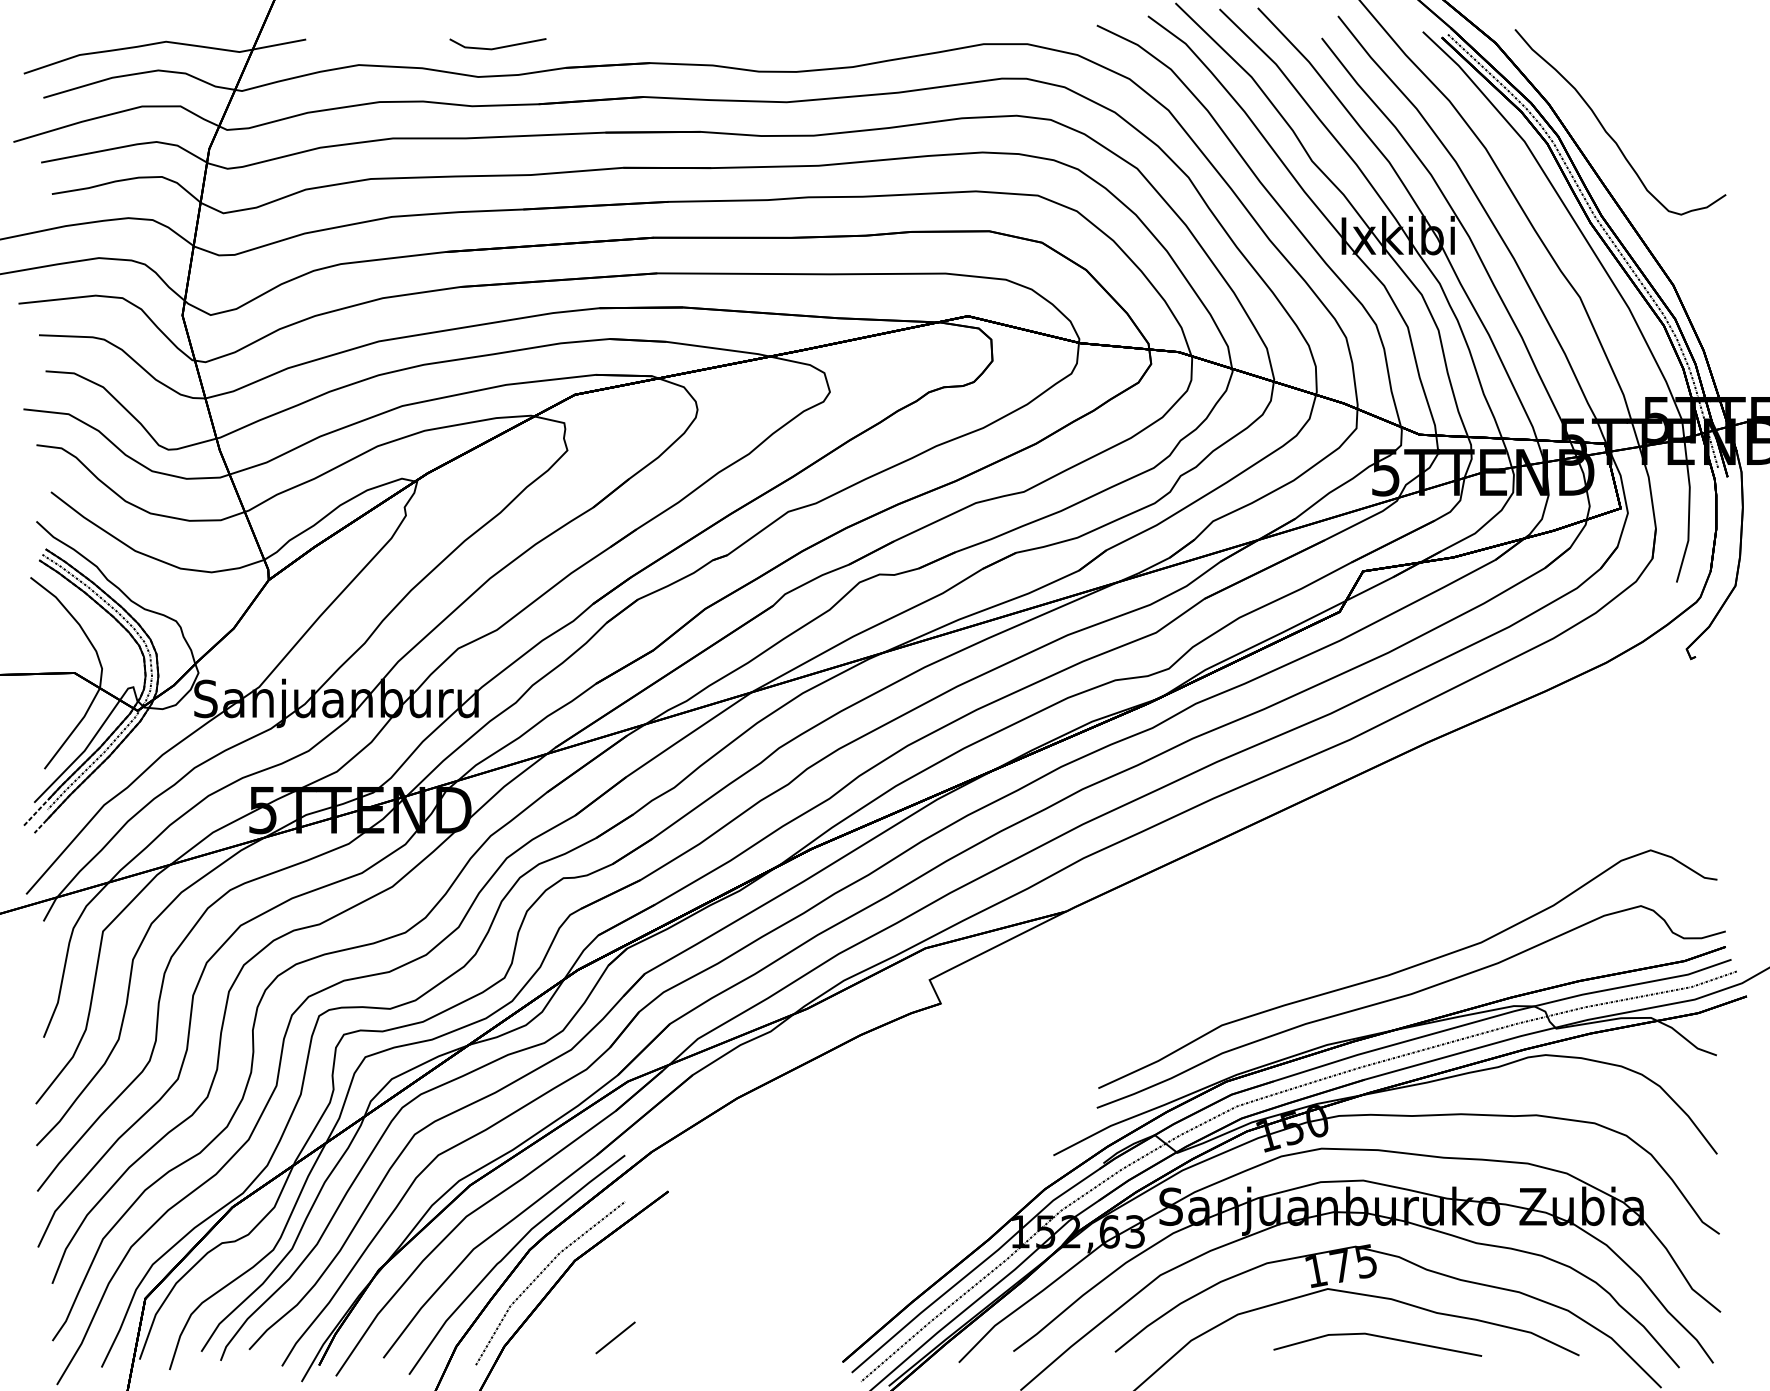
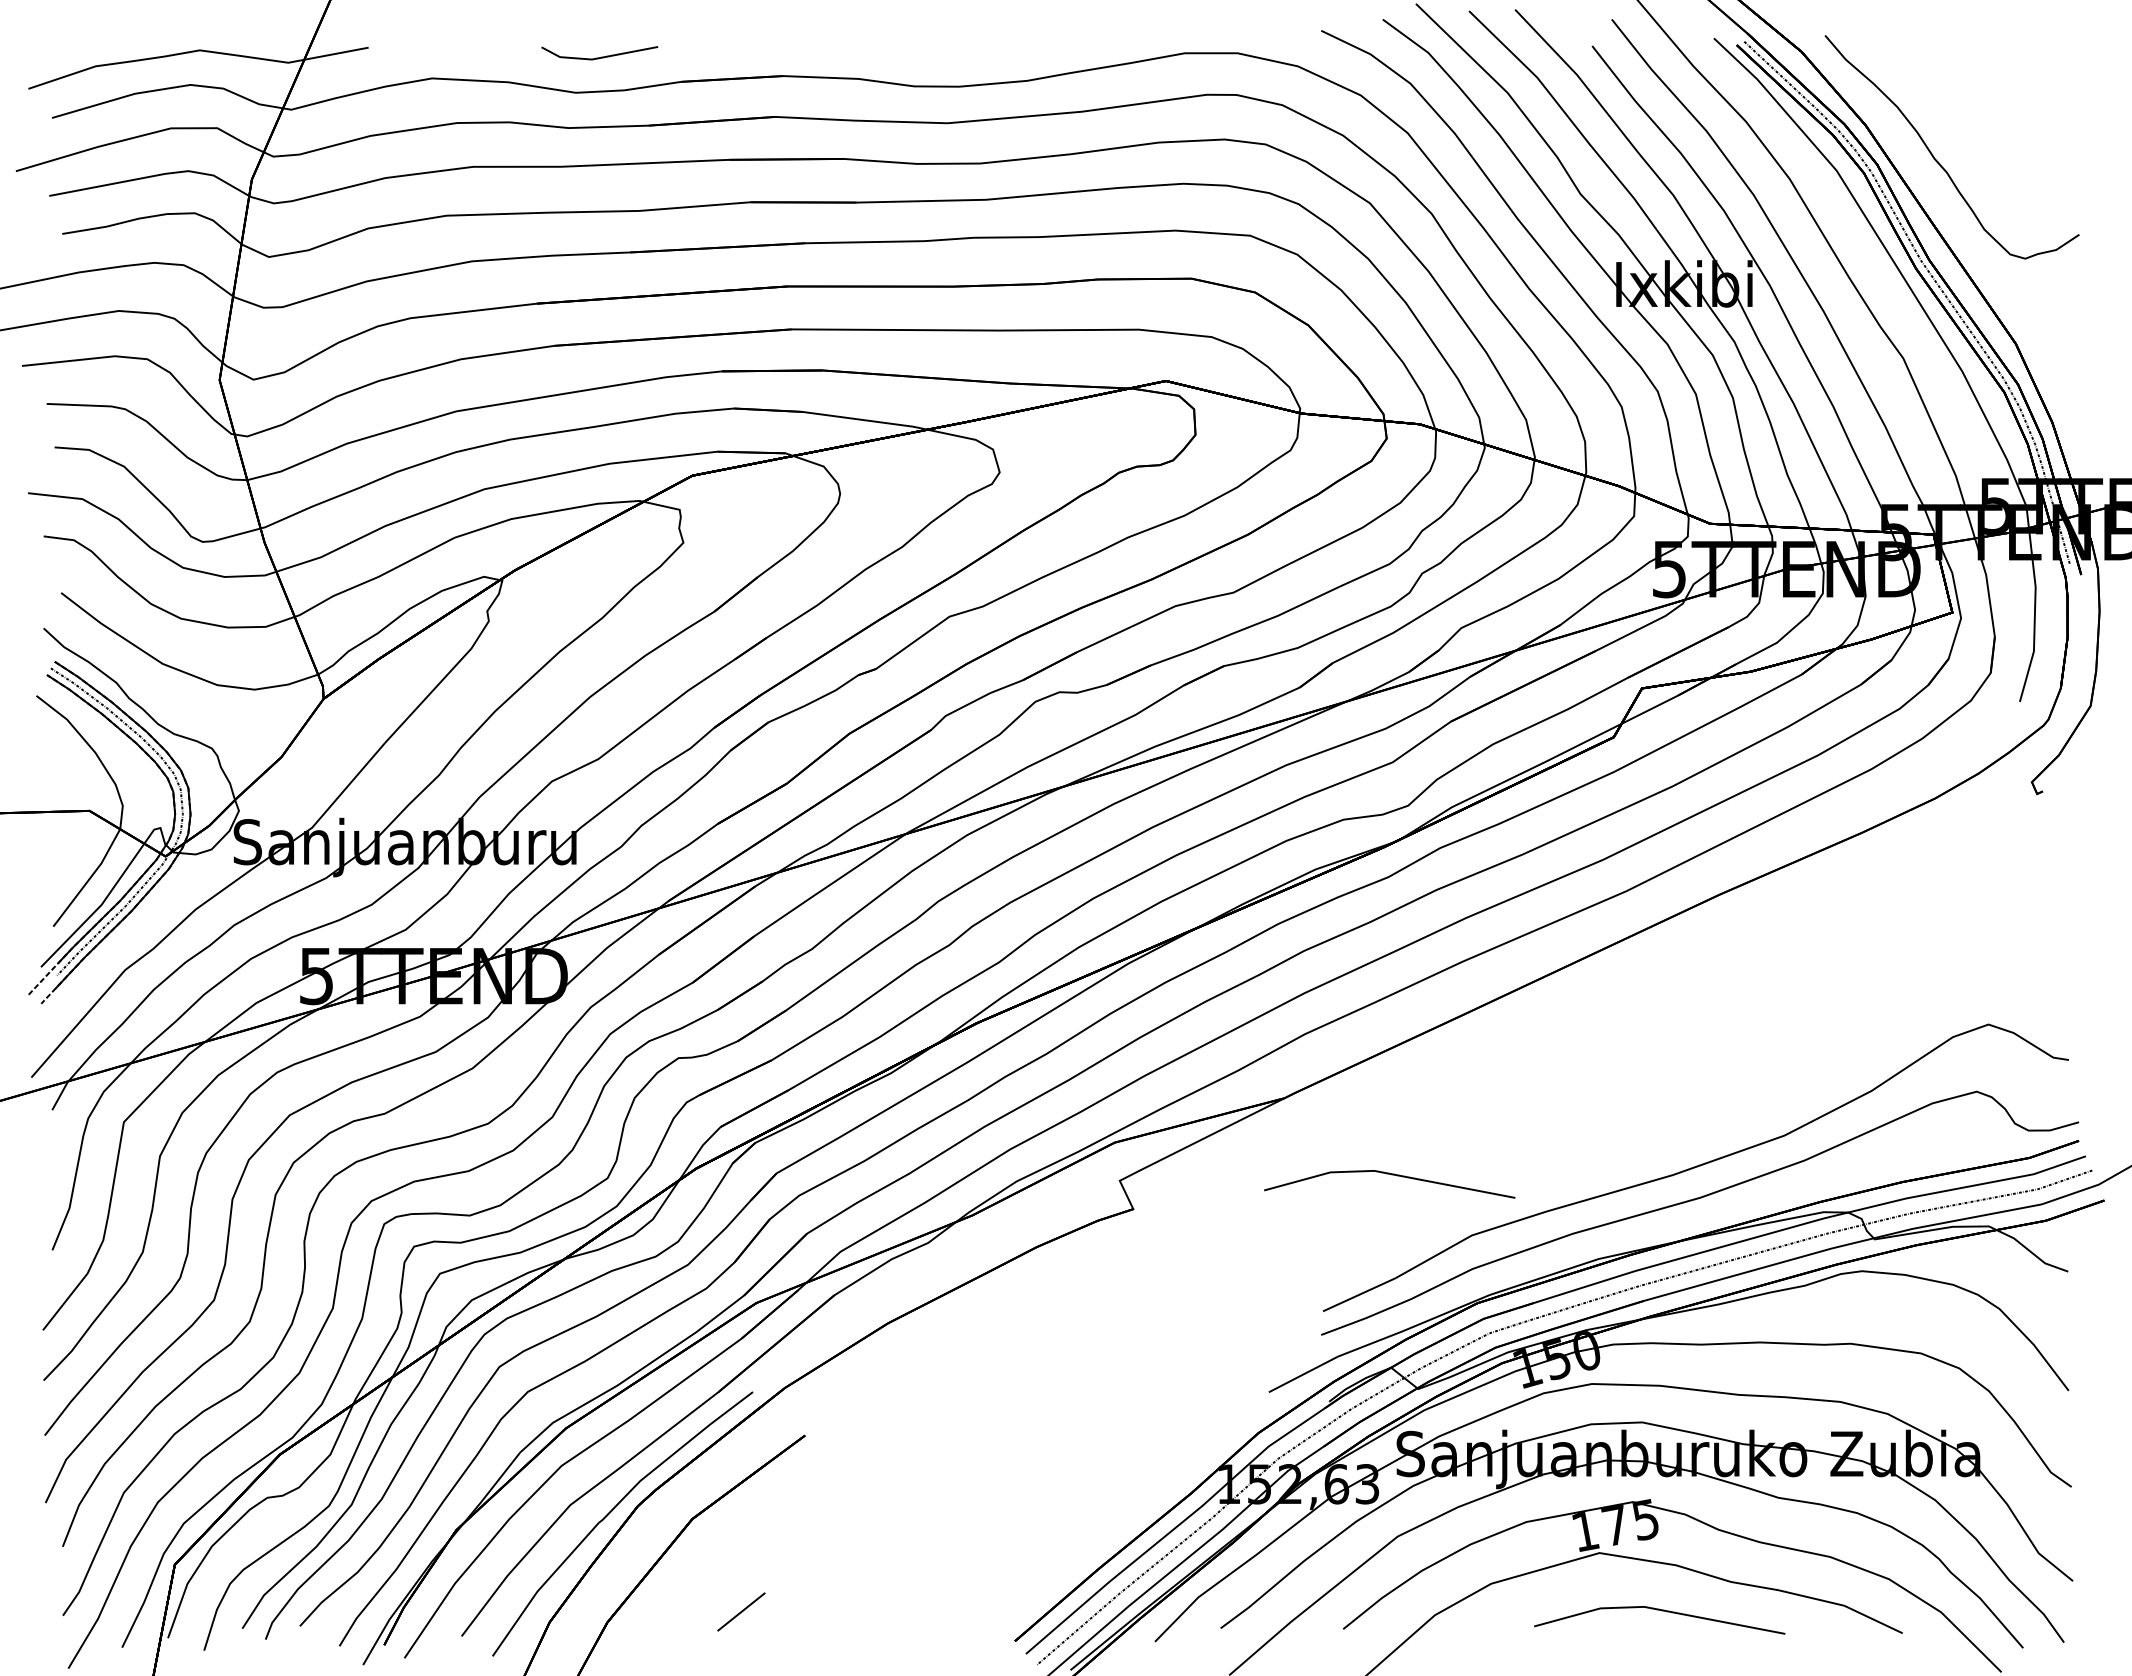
line: (1155, 975) -> (1391, 1175), added
curve: (541, 1273) -> (652, 1534), removed

